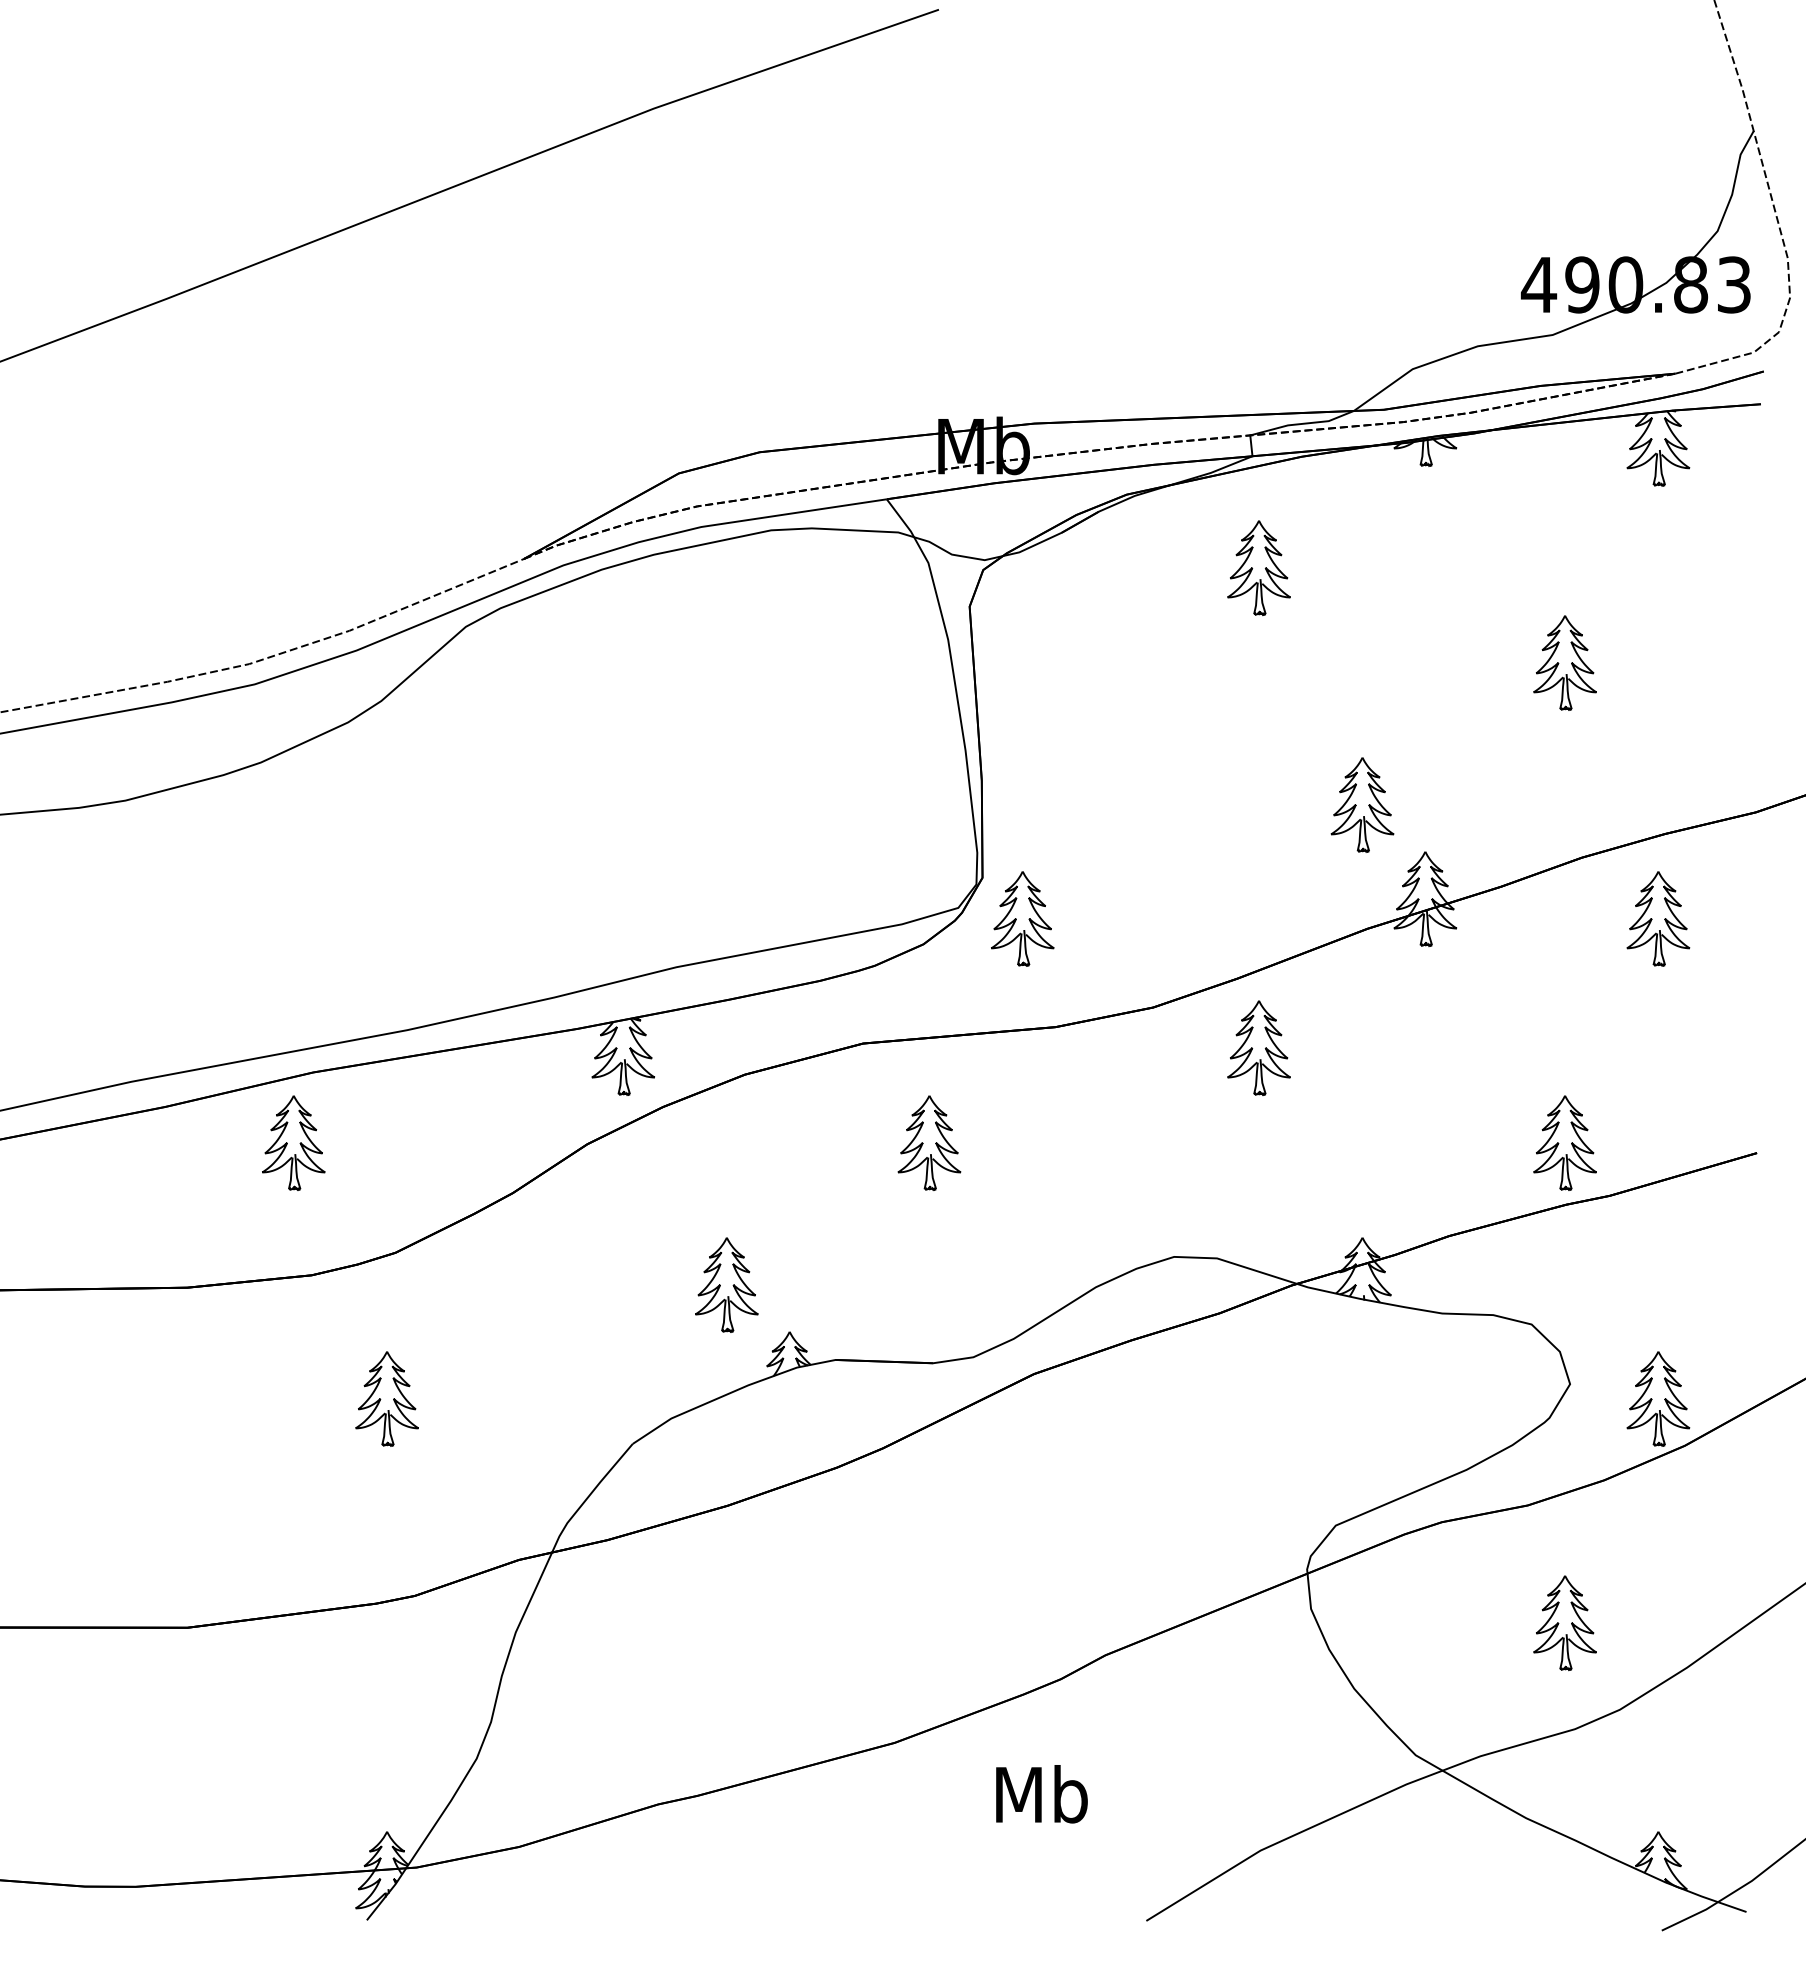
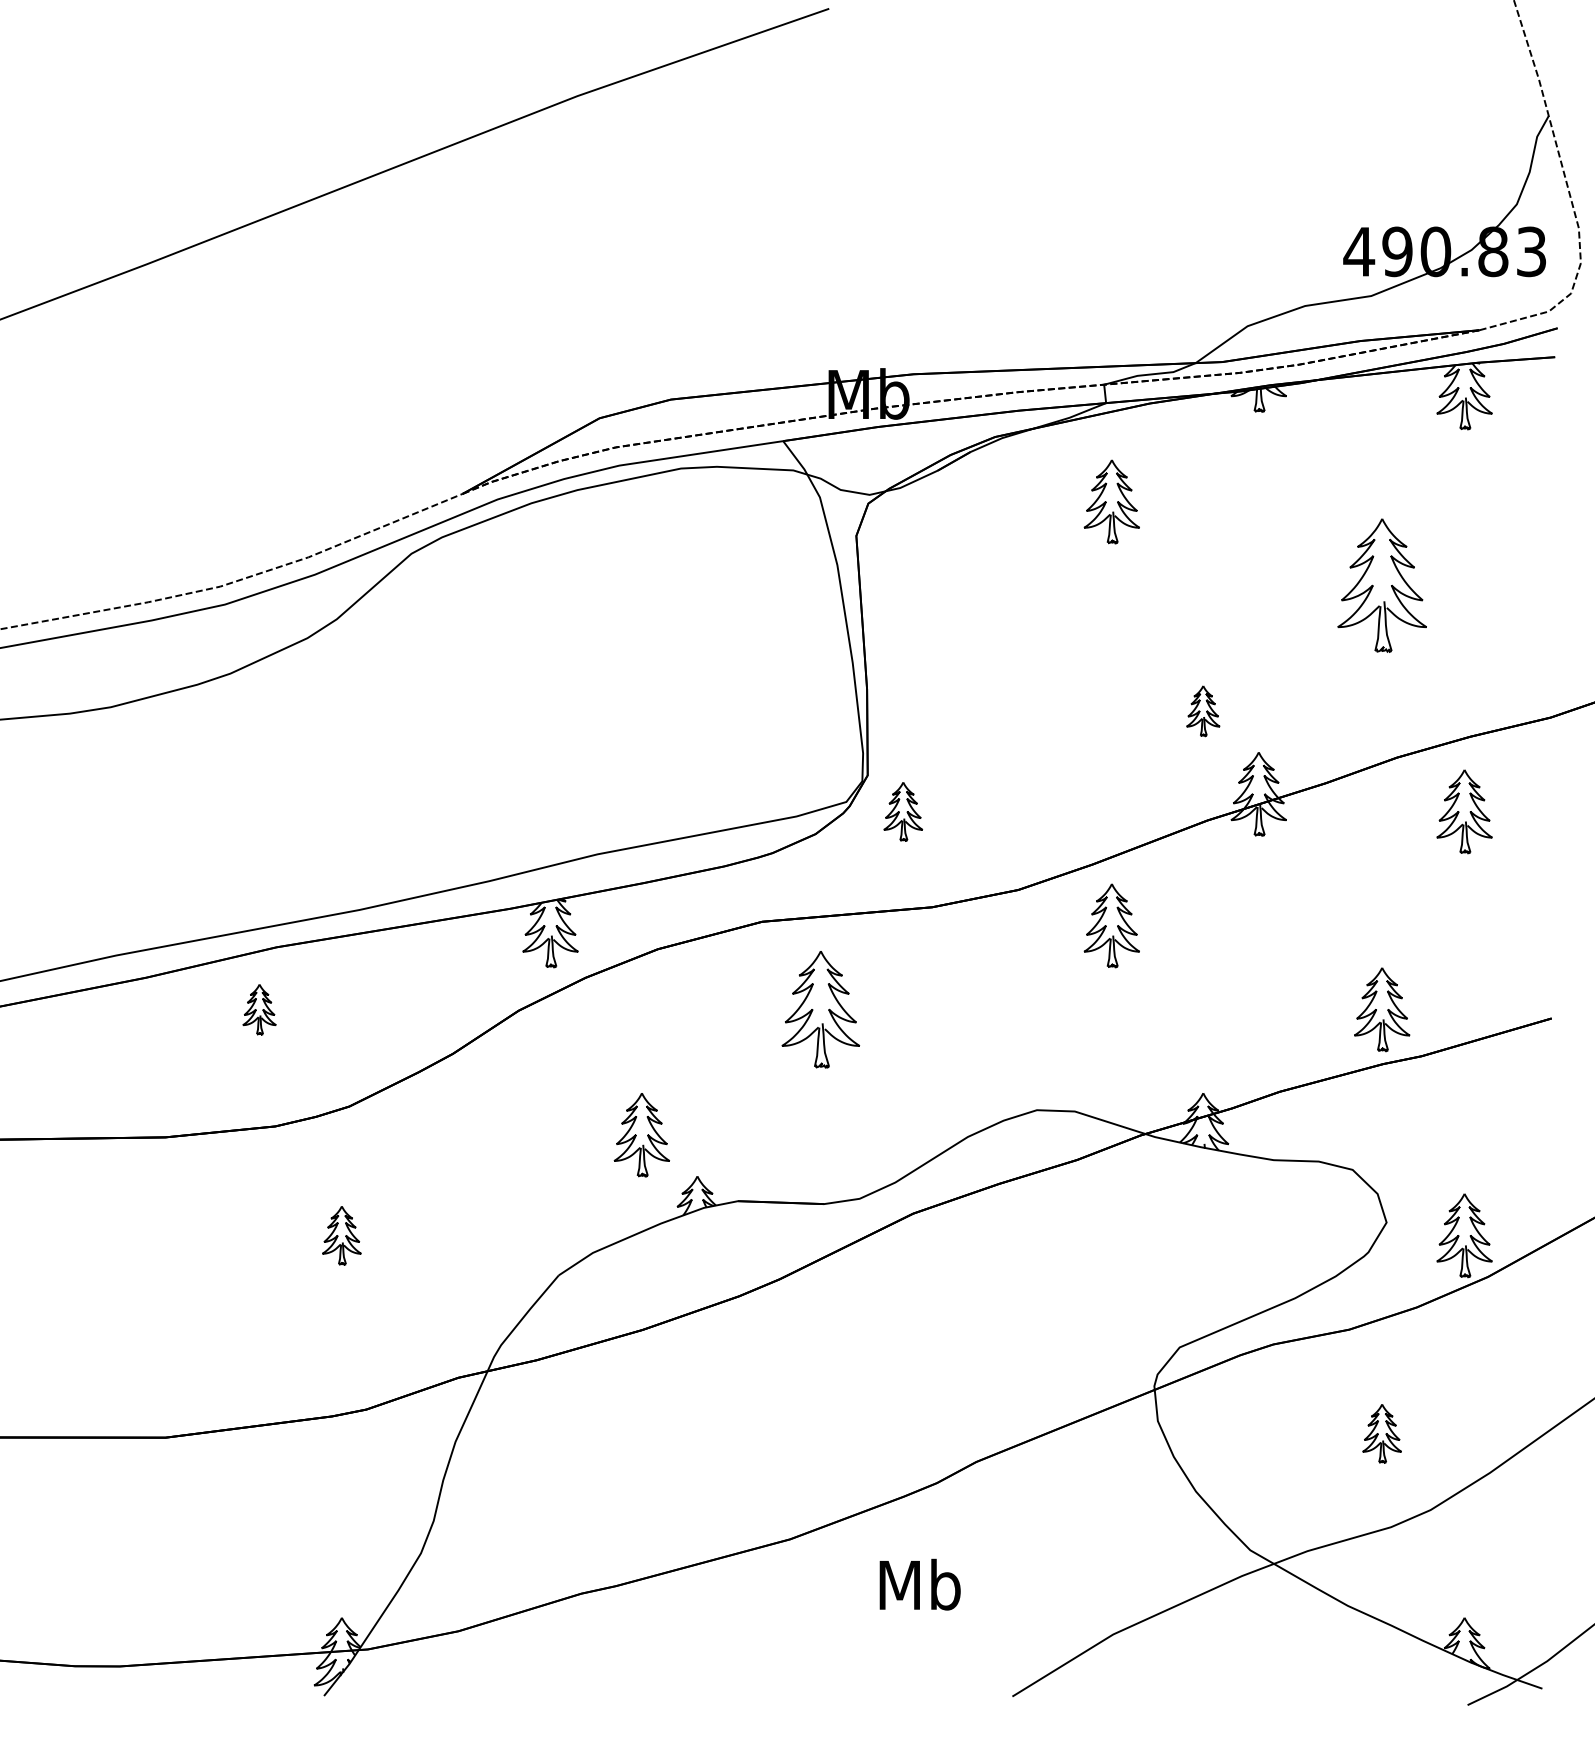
part: (1564, 662) -> (1381, 585), size x1.6
part: (1362, 804) -> (1203, 710), size x0.6
part: (1022, 918) -> (903, 811), size x0.7
part: (293, 1142) -> (259, 1009), size x0.6
part: (929, 1142) -> (820, 1009), size x1.4
part: (386, 1398) -> (341, 1235), size x0.7
part: (1564, 1623) -> (1381, 1433), size x0.7

